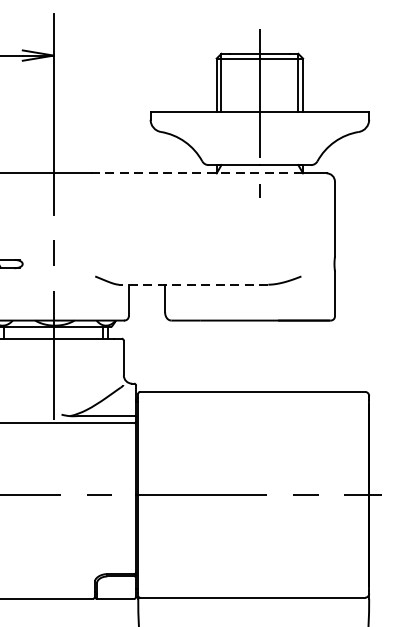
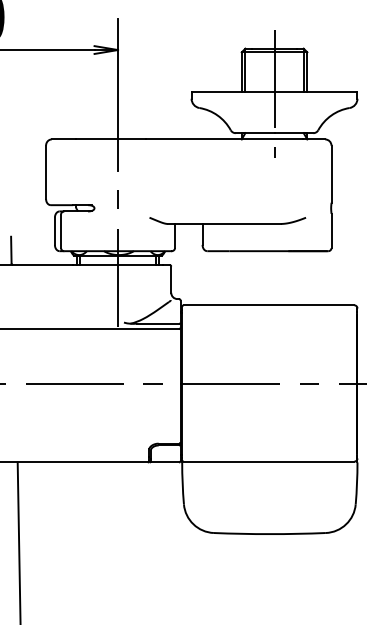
line: (193, 173) -> (224, 139), dashed -> solid
line: (193, 284) -> (224, 223), dashed -> solid

